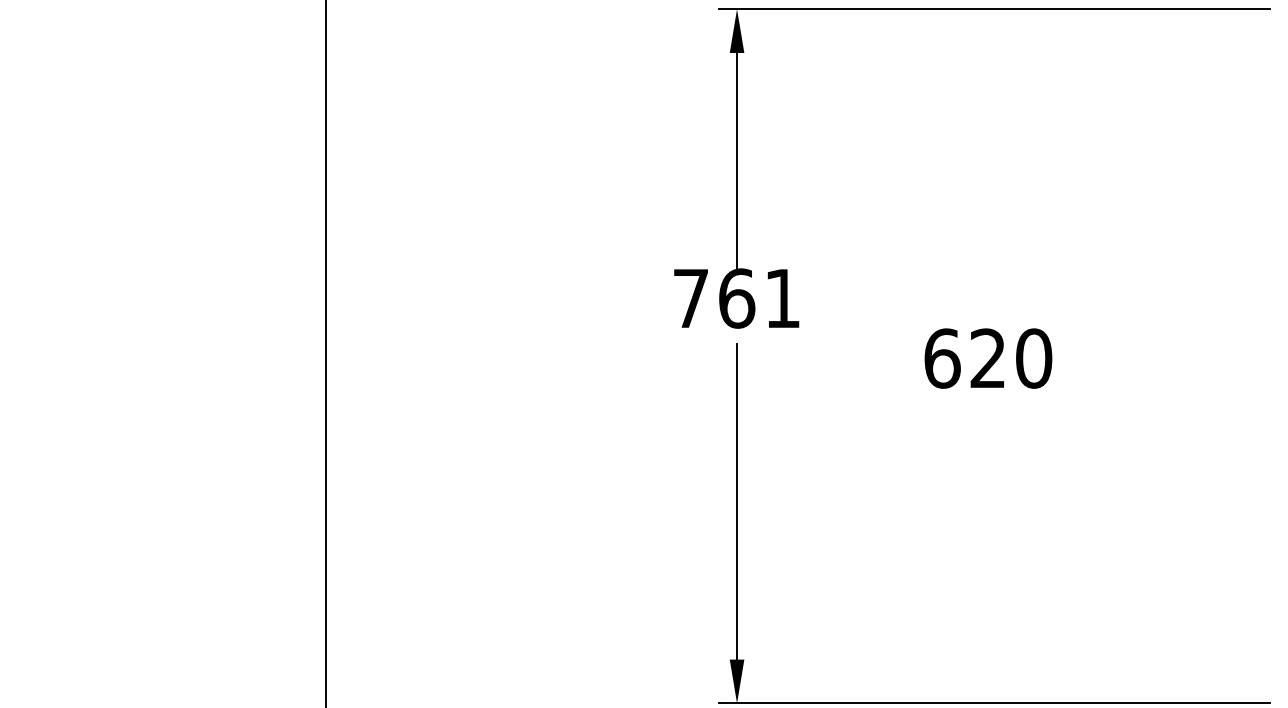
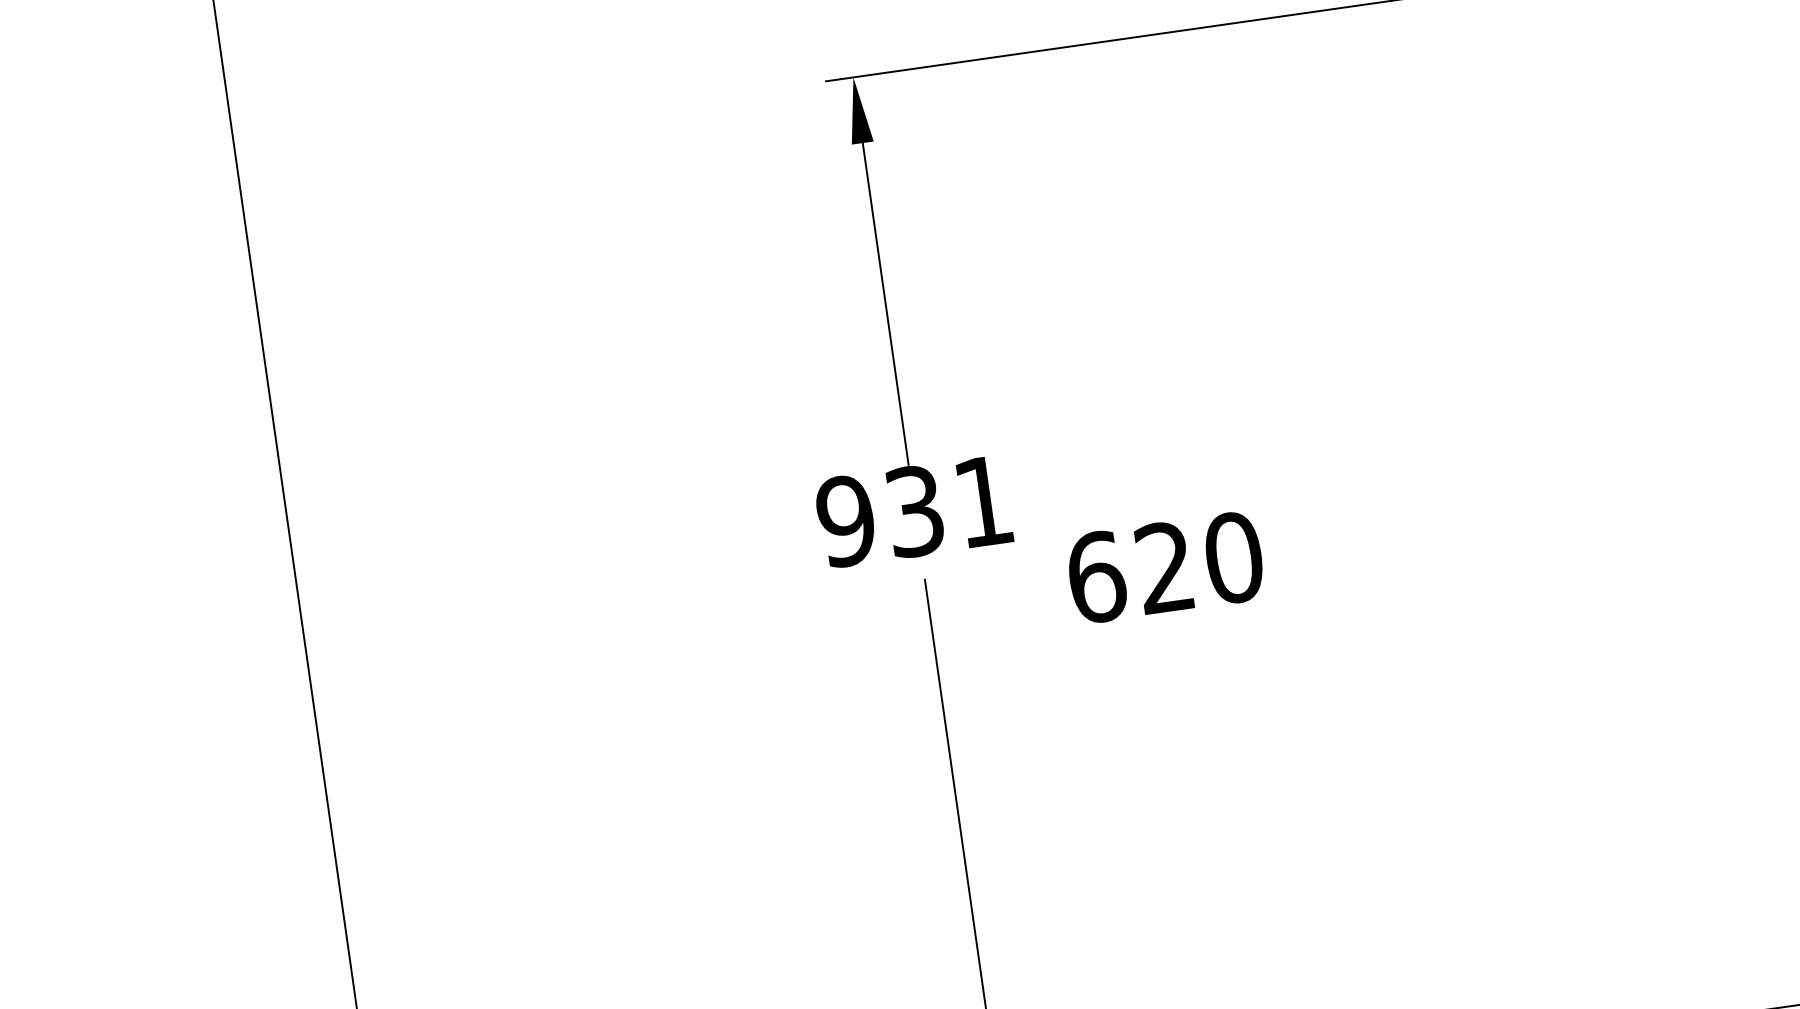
text: (713, 298) -> (879, 516), 761 -> 931
text: (988, 358) -> (1165, 567), moved

